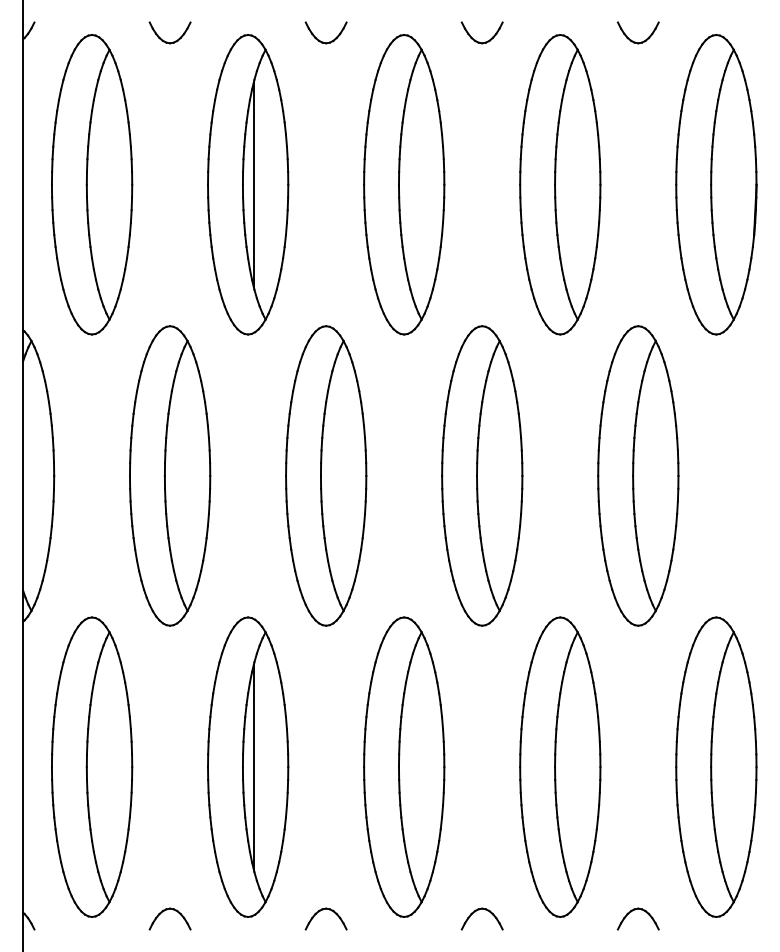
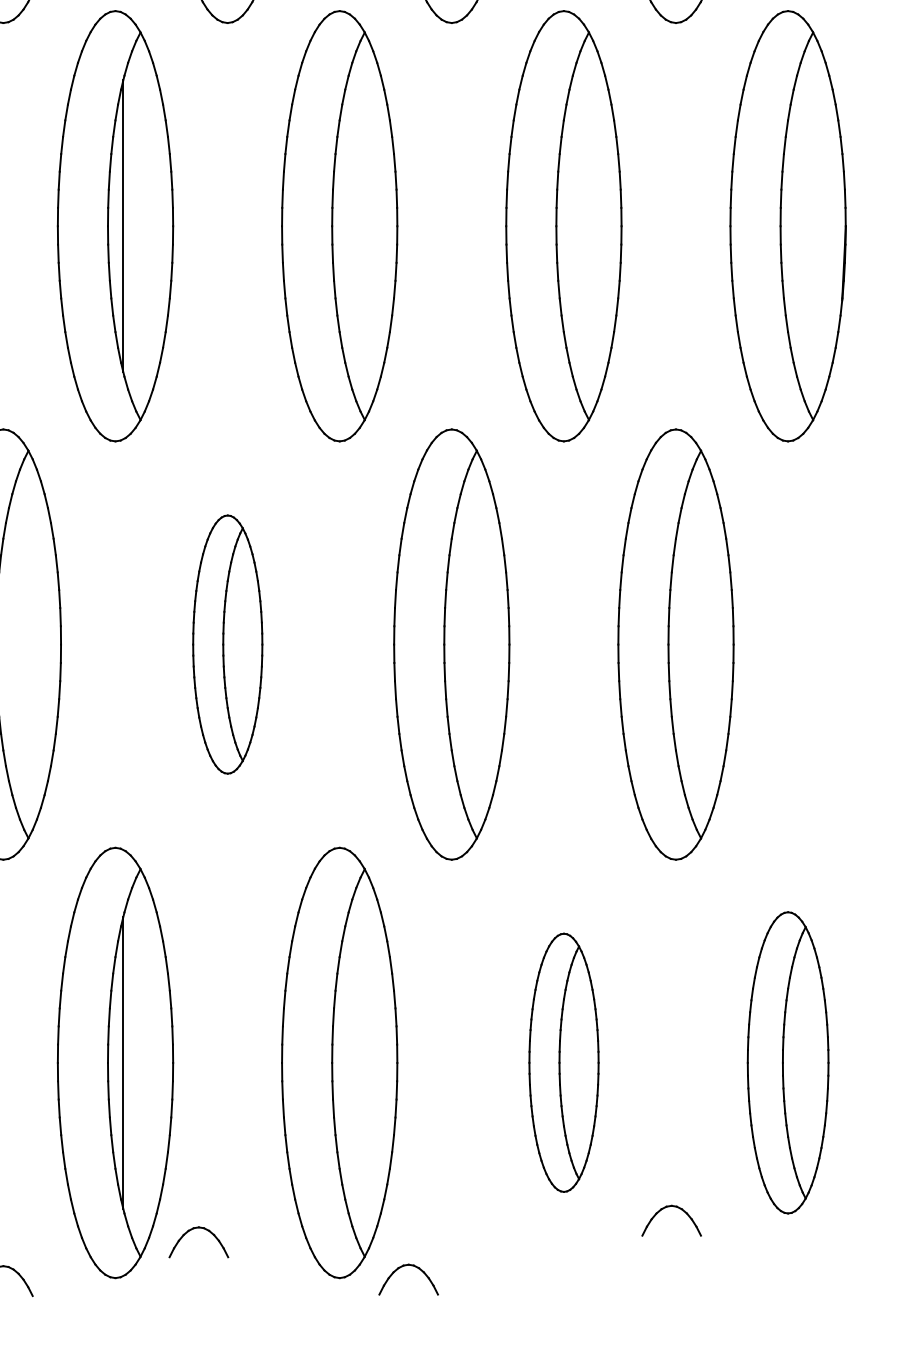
part: (326, 475) -> (228, 643), size x0.6
part: (560, 766) -> (564, 1061), size x0.6
part: (716, 766) -> (788, 1061), size x0.7
part: (323, 910) -> (195, 1229), moved
part: (479, 910) -> (404, 1267), moved
part: (635, 910) -> (667, 1208), moved

